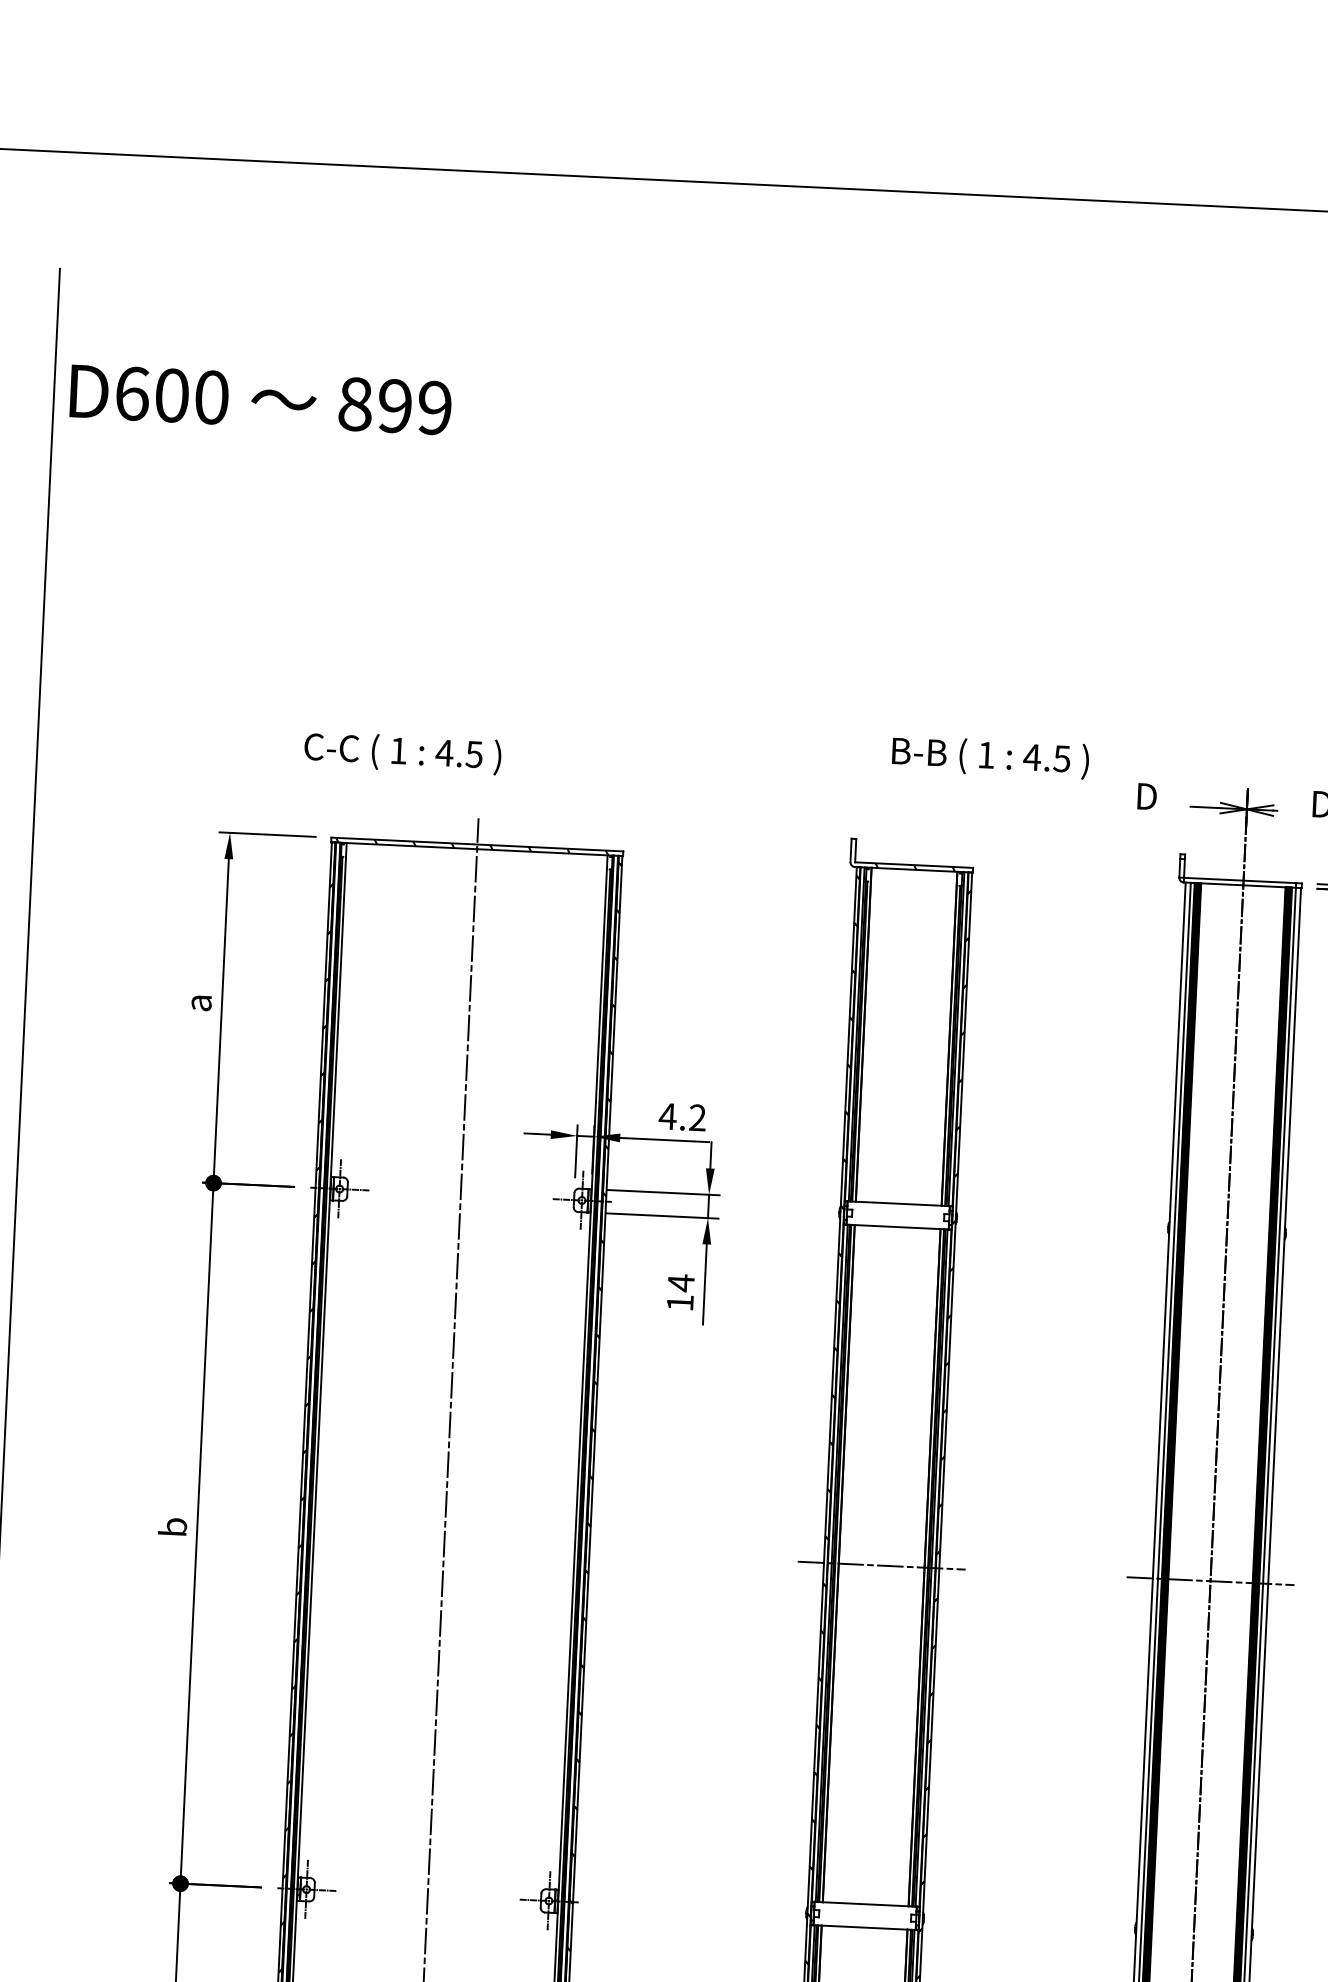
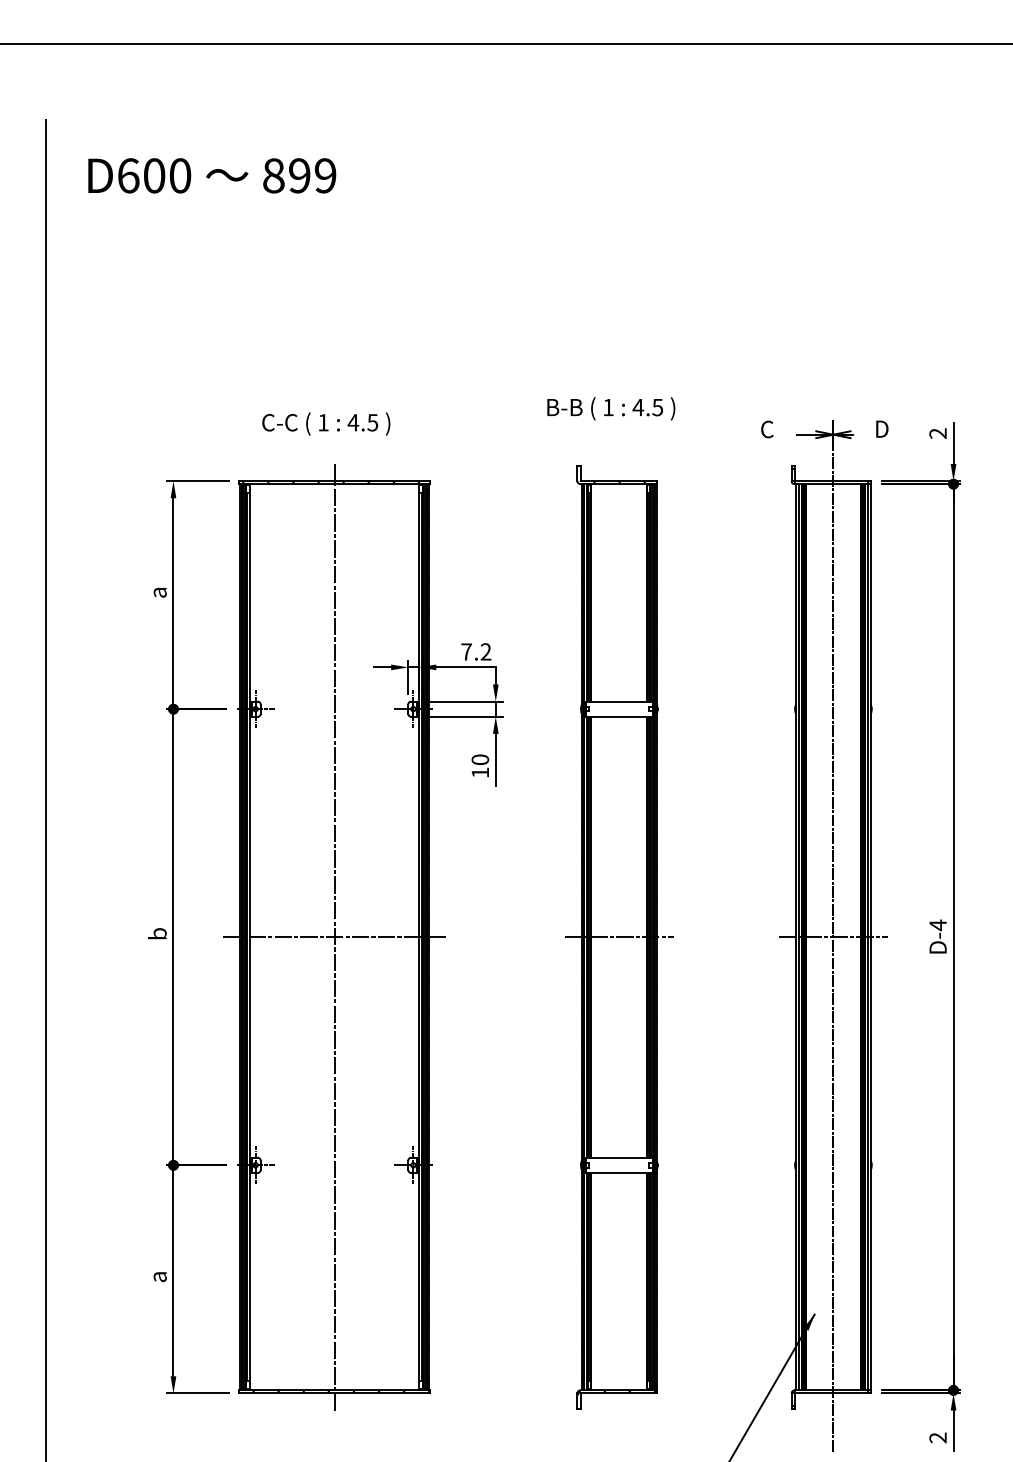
text: (261, 399) -> (212, 175), moved
text: (403, 752) -> (326, 423), moved
text: (990, 756) -> (611, 408), moved
text: (1146, 796) -> (767, 429), D -> C
text: (667, 1115) -> (466, 651), 4.2 -> 7.2
text: (681, 1282) -> (480, 759), 14 -> 10
line: (444, 1545) -> (334, 937), added

